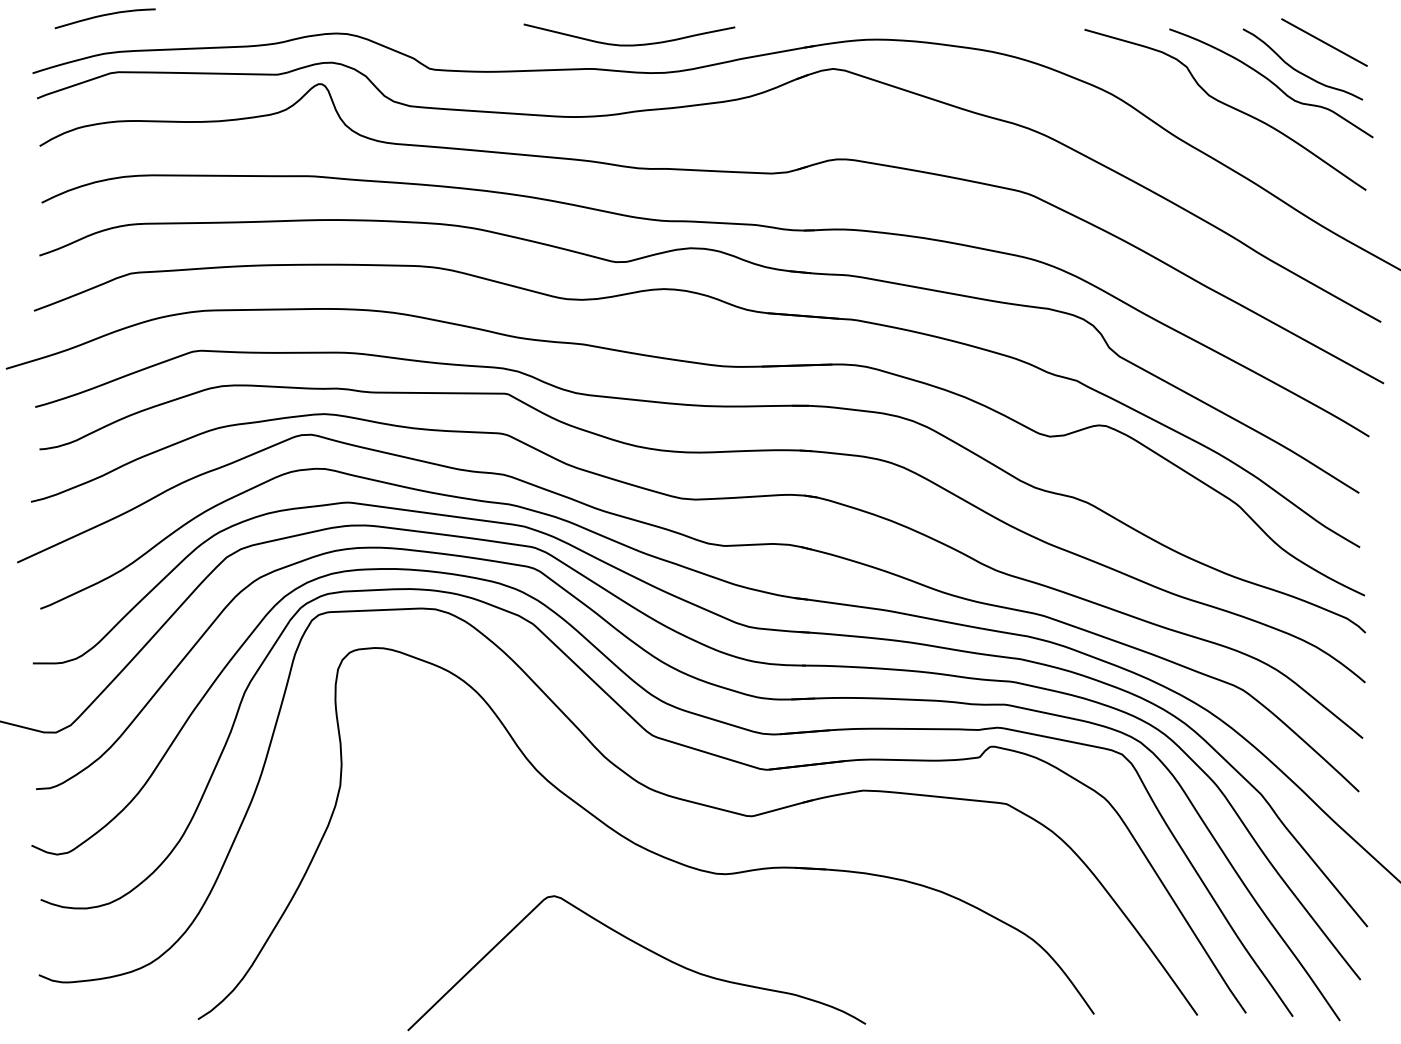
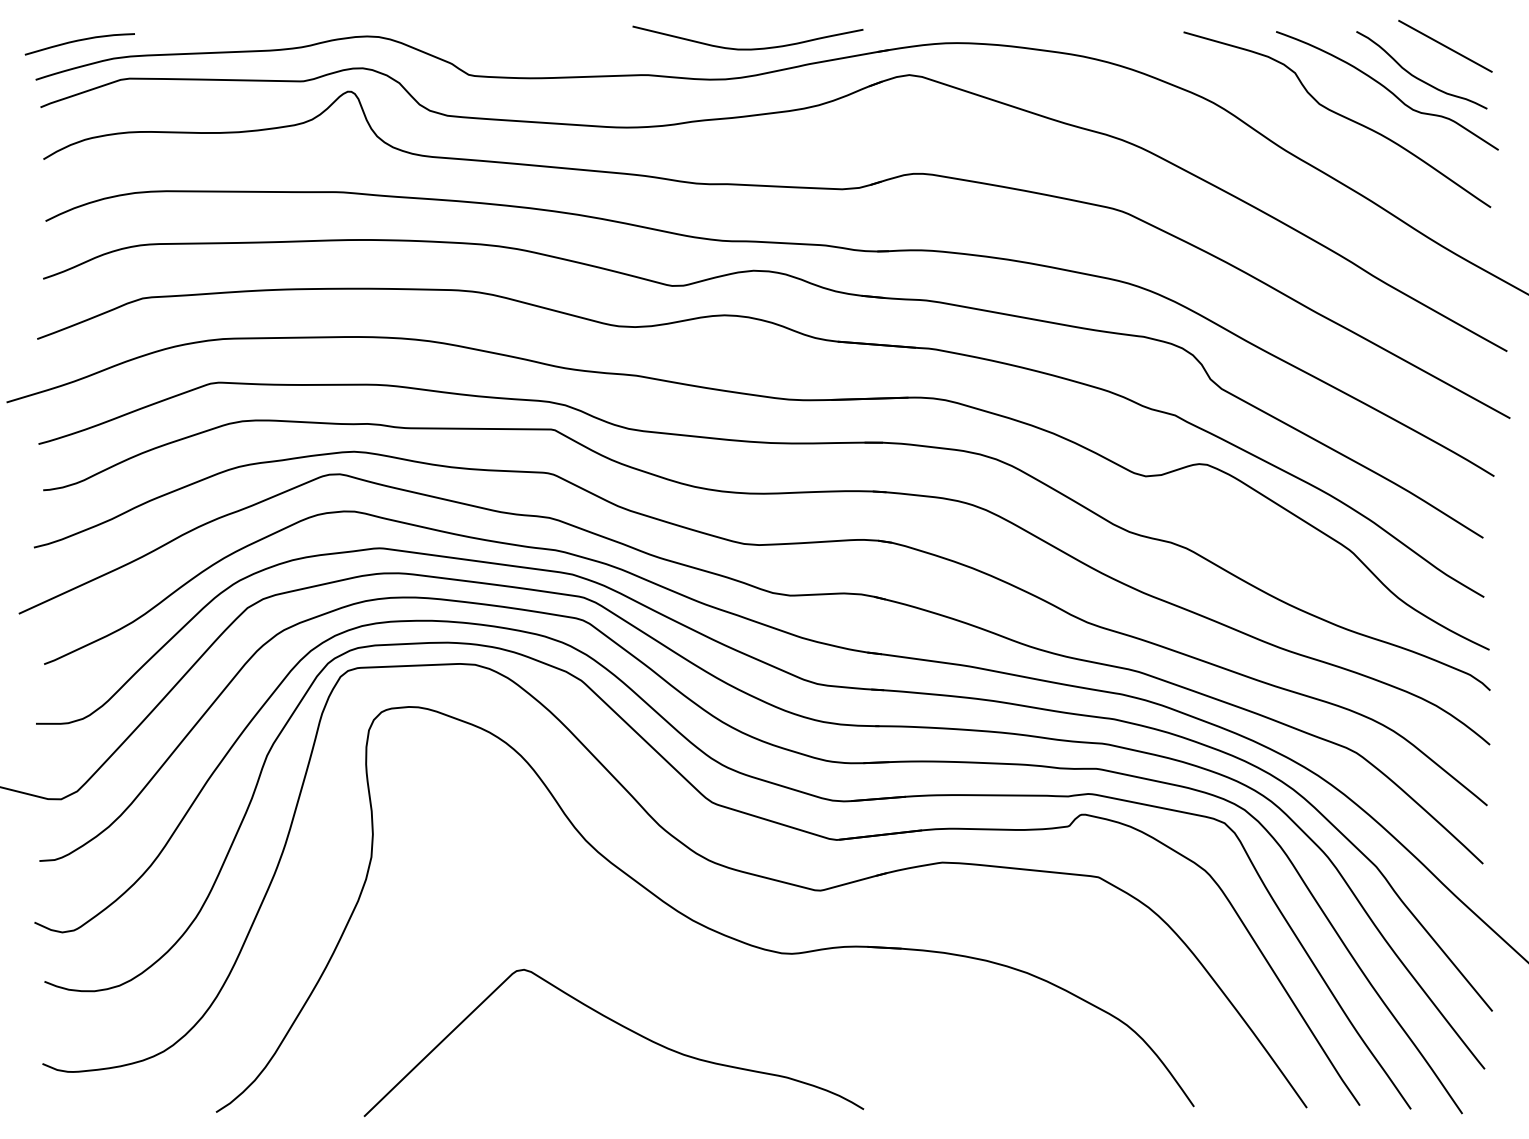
curve: (104, 16) -> (79, 41), moved
curve: (629, 44) -> (747, 48), moved
curve: (646, 949) -> (624, 1028), moved

